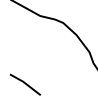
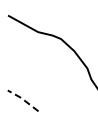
line: (25, 83) -> (23, 99), solid -> dashed

